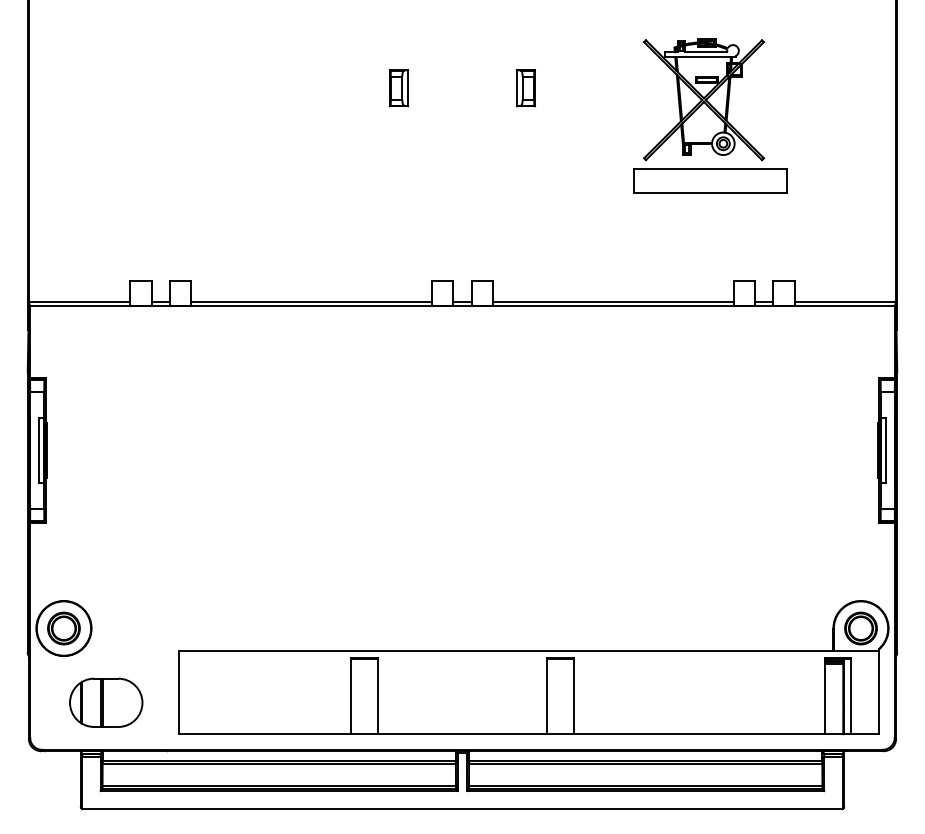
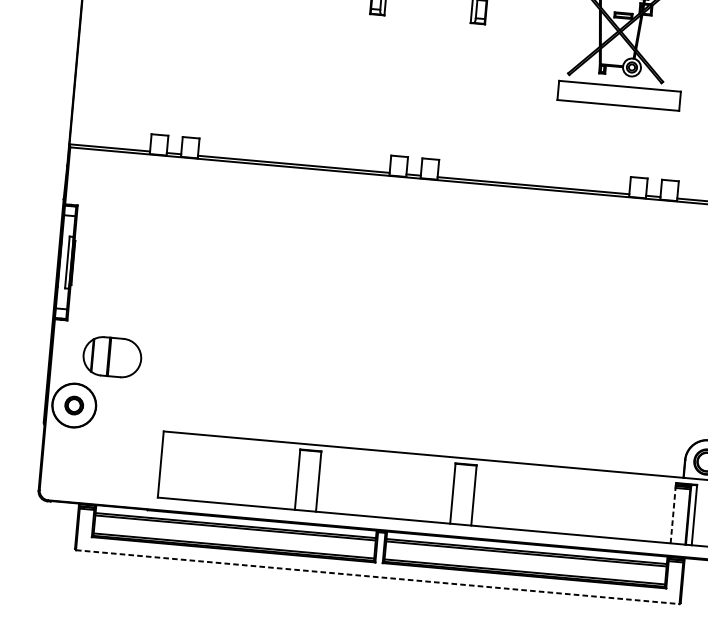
part: (63, 628) -> (73, 405), size x0.7
line: (824, 695) -> (673, 512), solid -> dashed
part: (106, 702) -> (112, 356), moved
line: (462, 809) -> (377, 577), solid -> dashed

